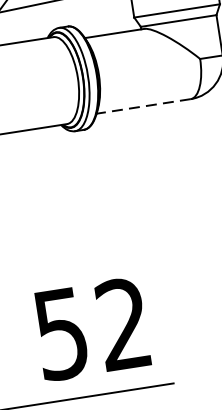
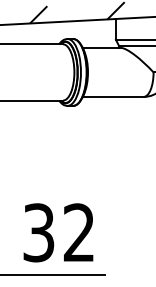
line: (144, 105) -> (113, 96), dashed -> solid
text: (62, 333) -> (39, 232), 52 -> 32

